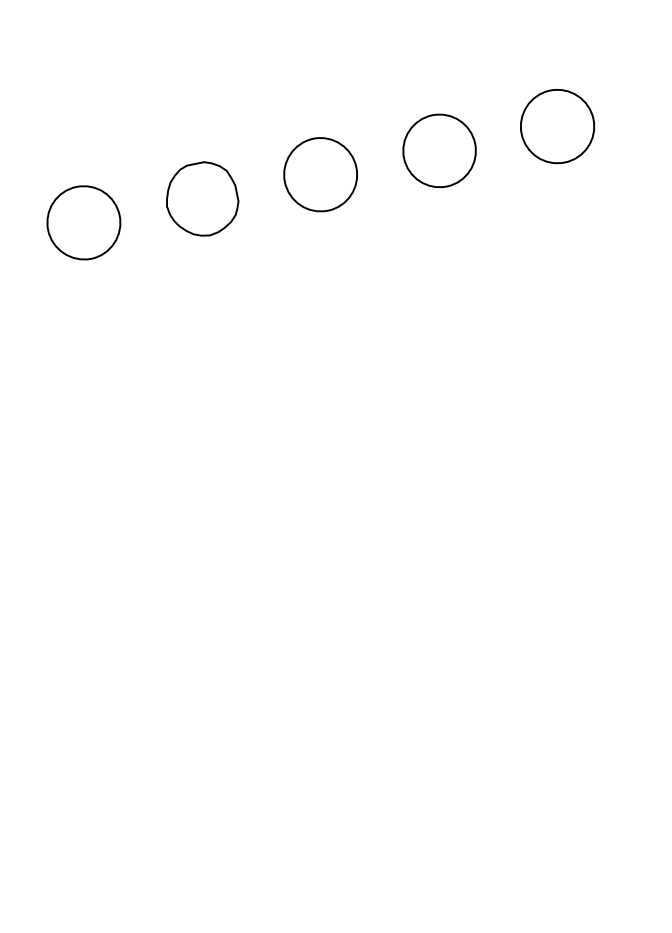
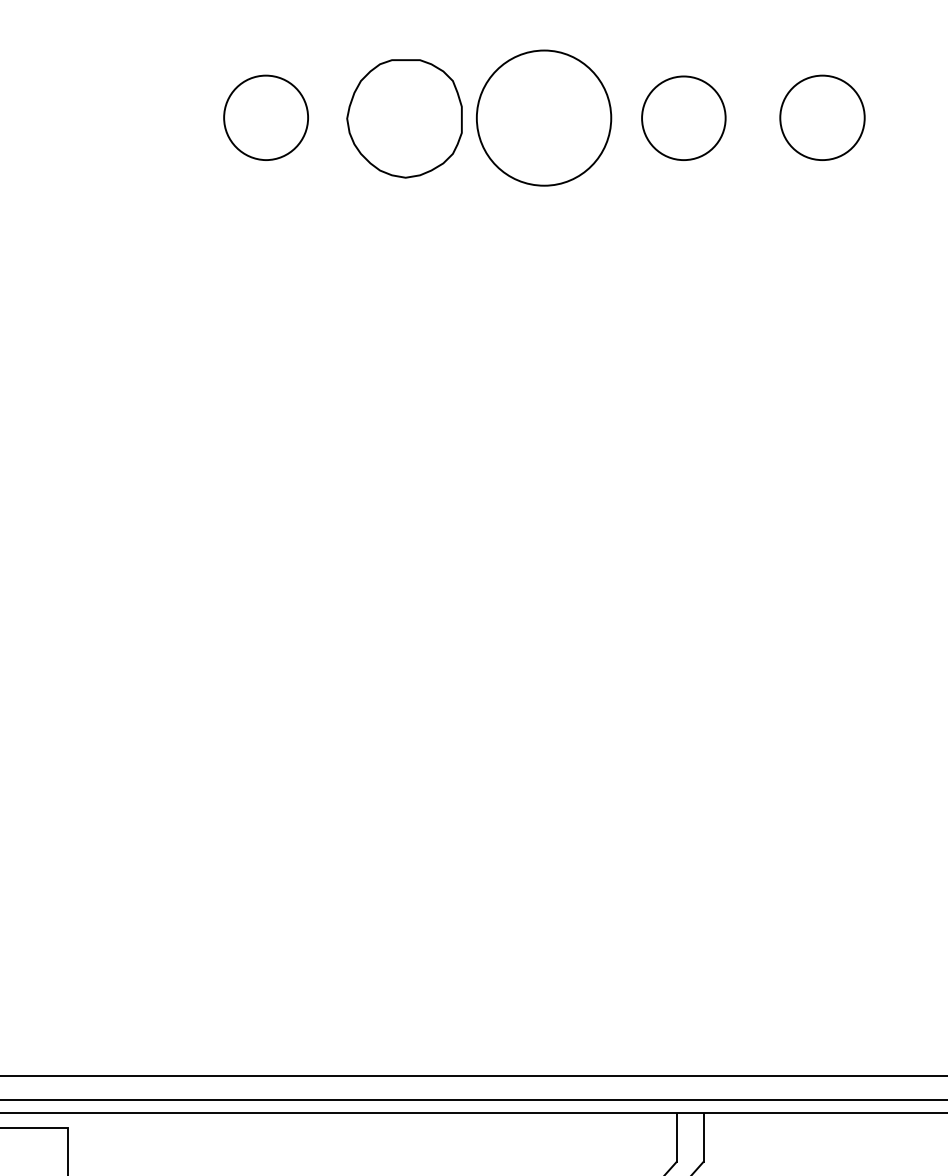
part: (320, 174) -> (544, 117), size x1.6
part: (201, 199) -> (404, 118), size x1.4

